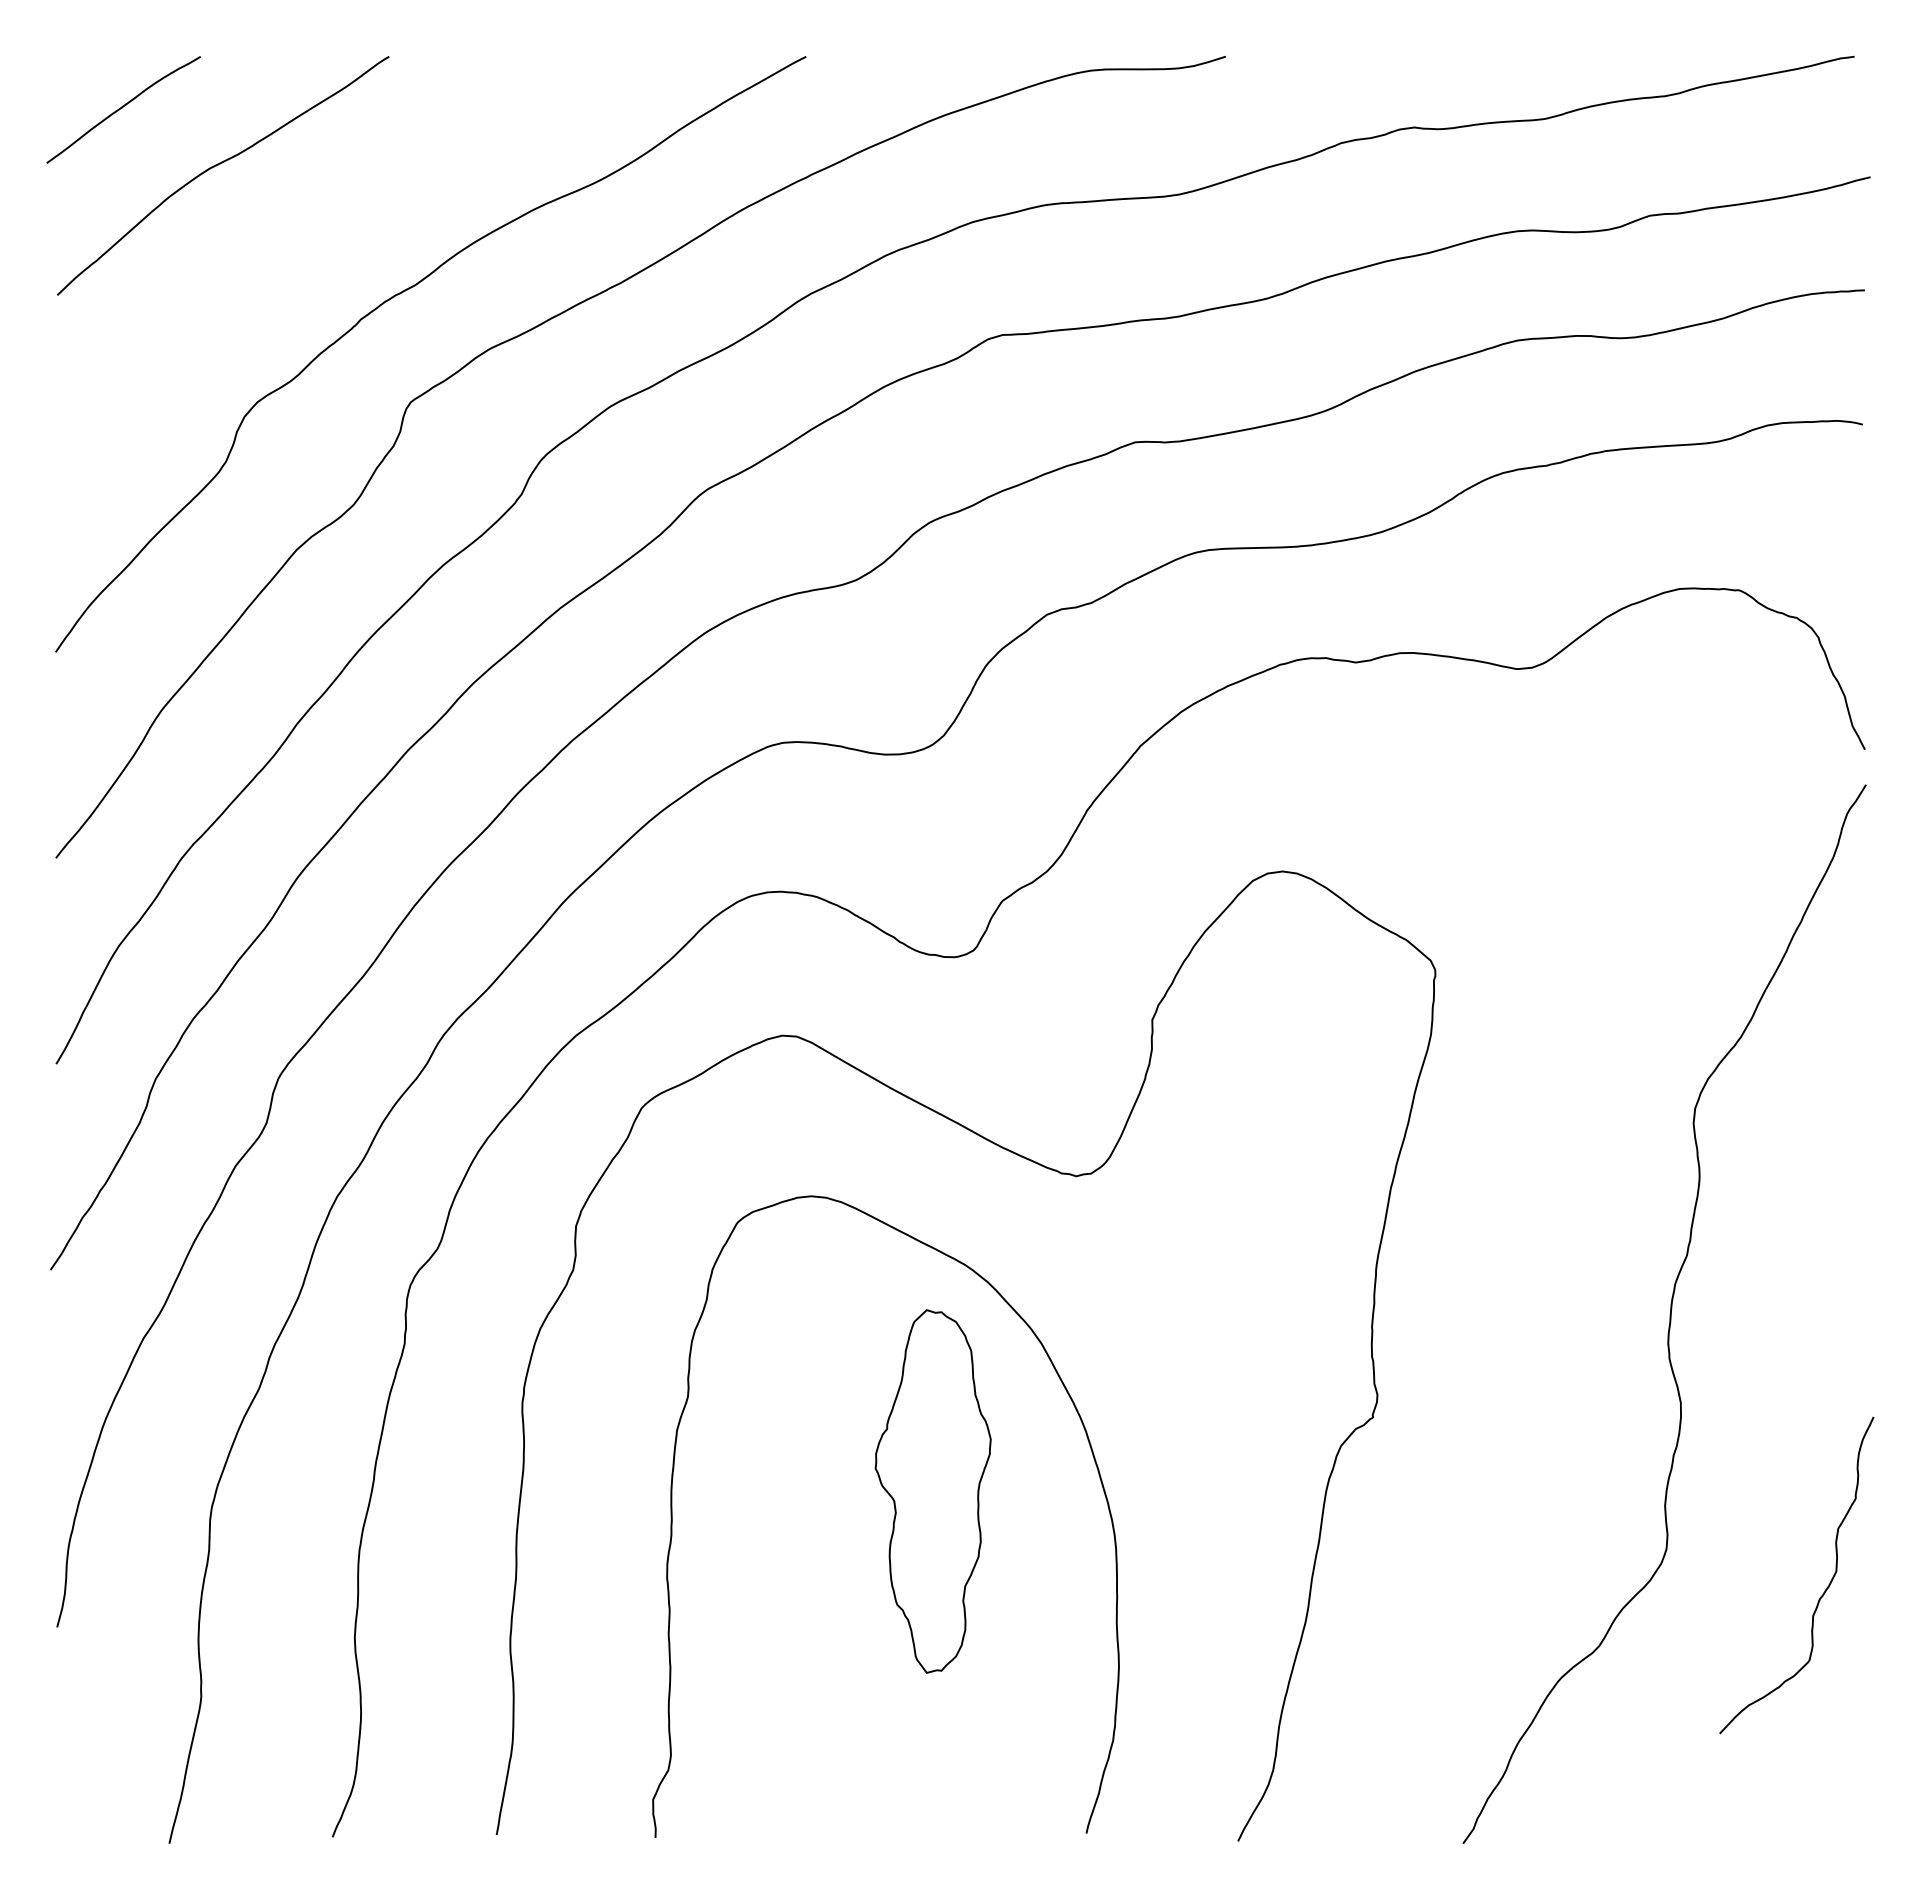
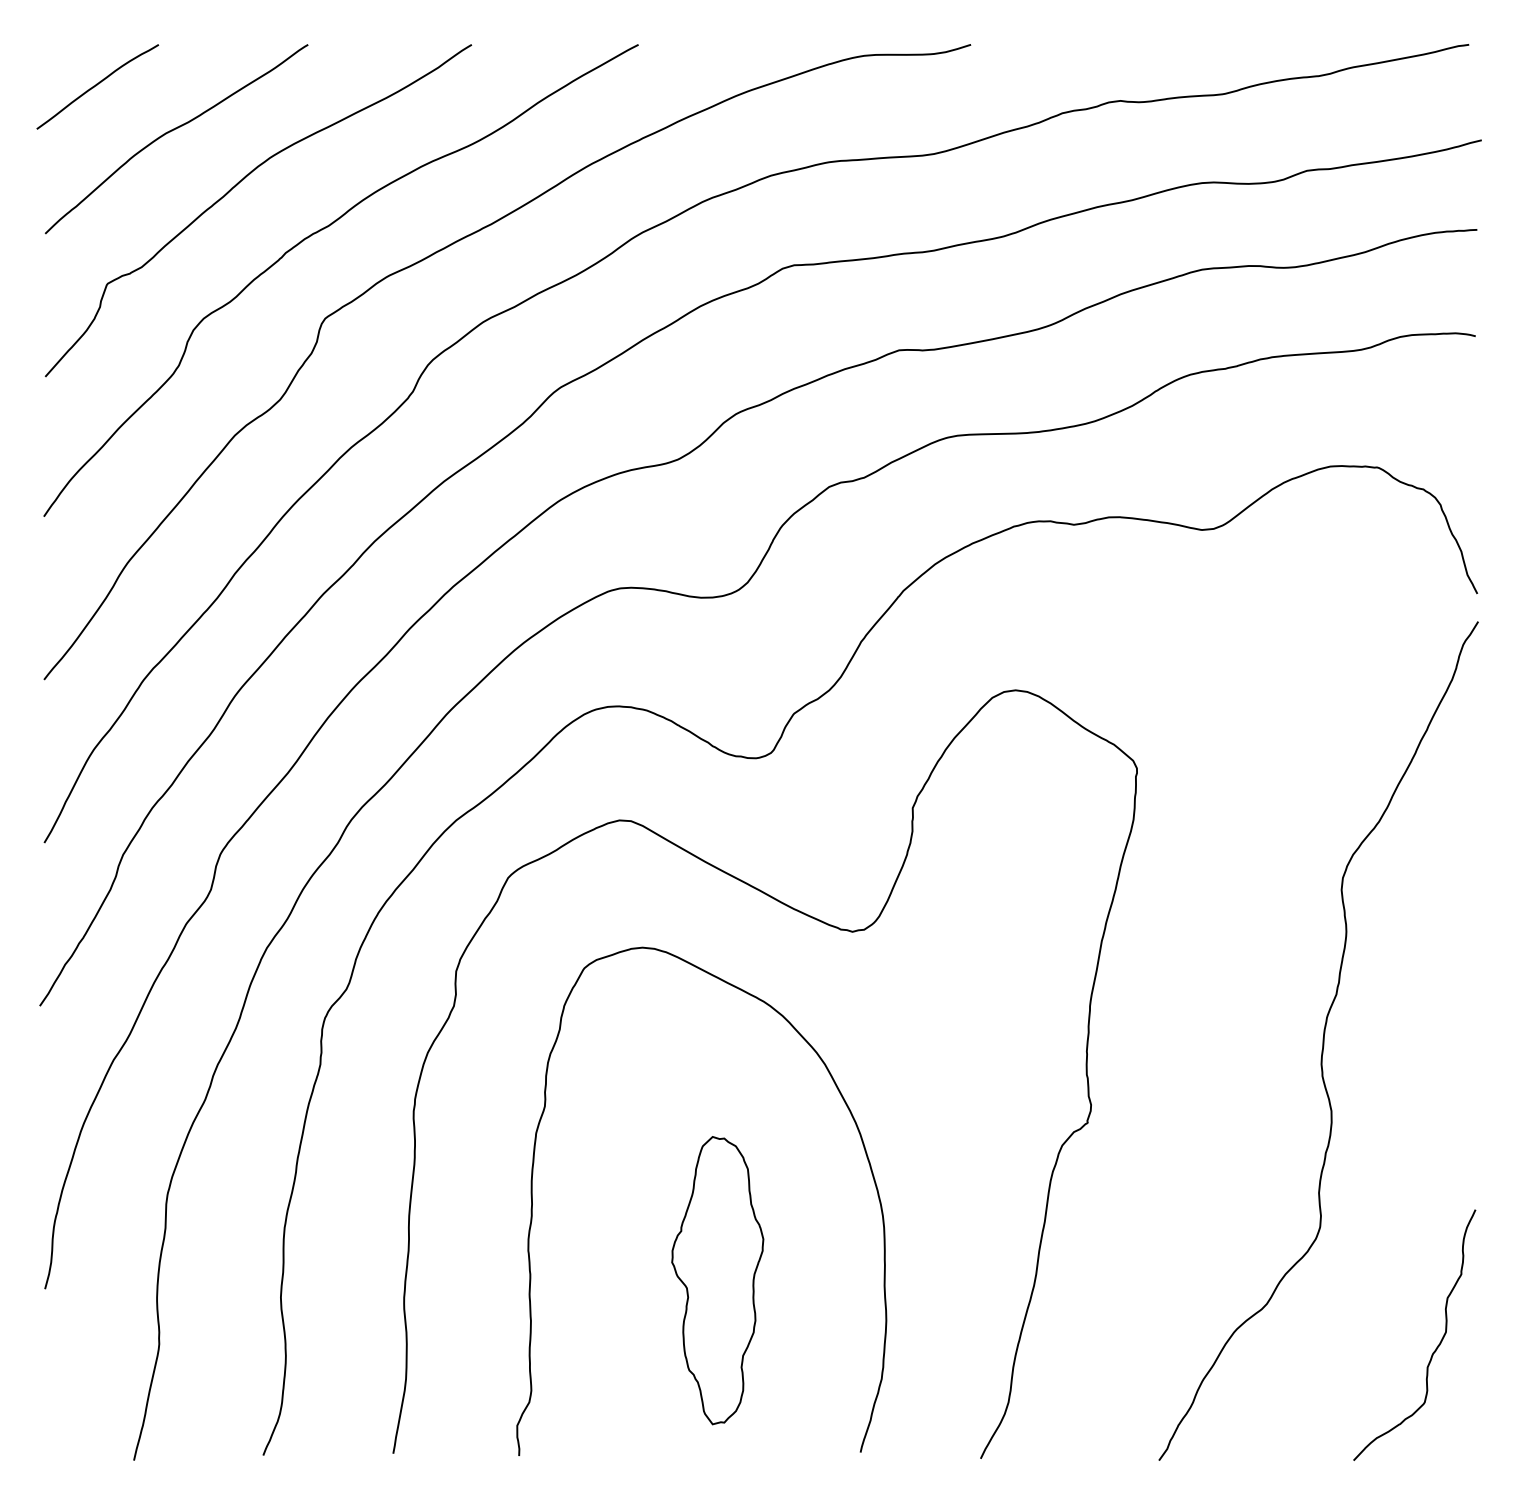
curve: (298, 235) -> (236, 186), added
part: (932, 1491) -> (717, 1280), moved
curve: (1824, 1590) -> (1436, 1347), moved

